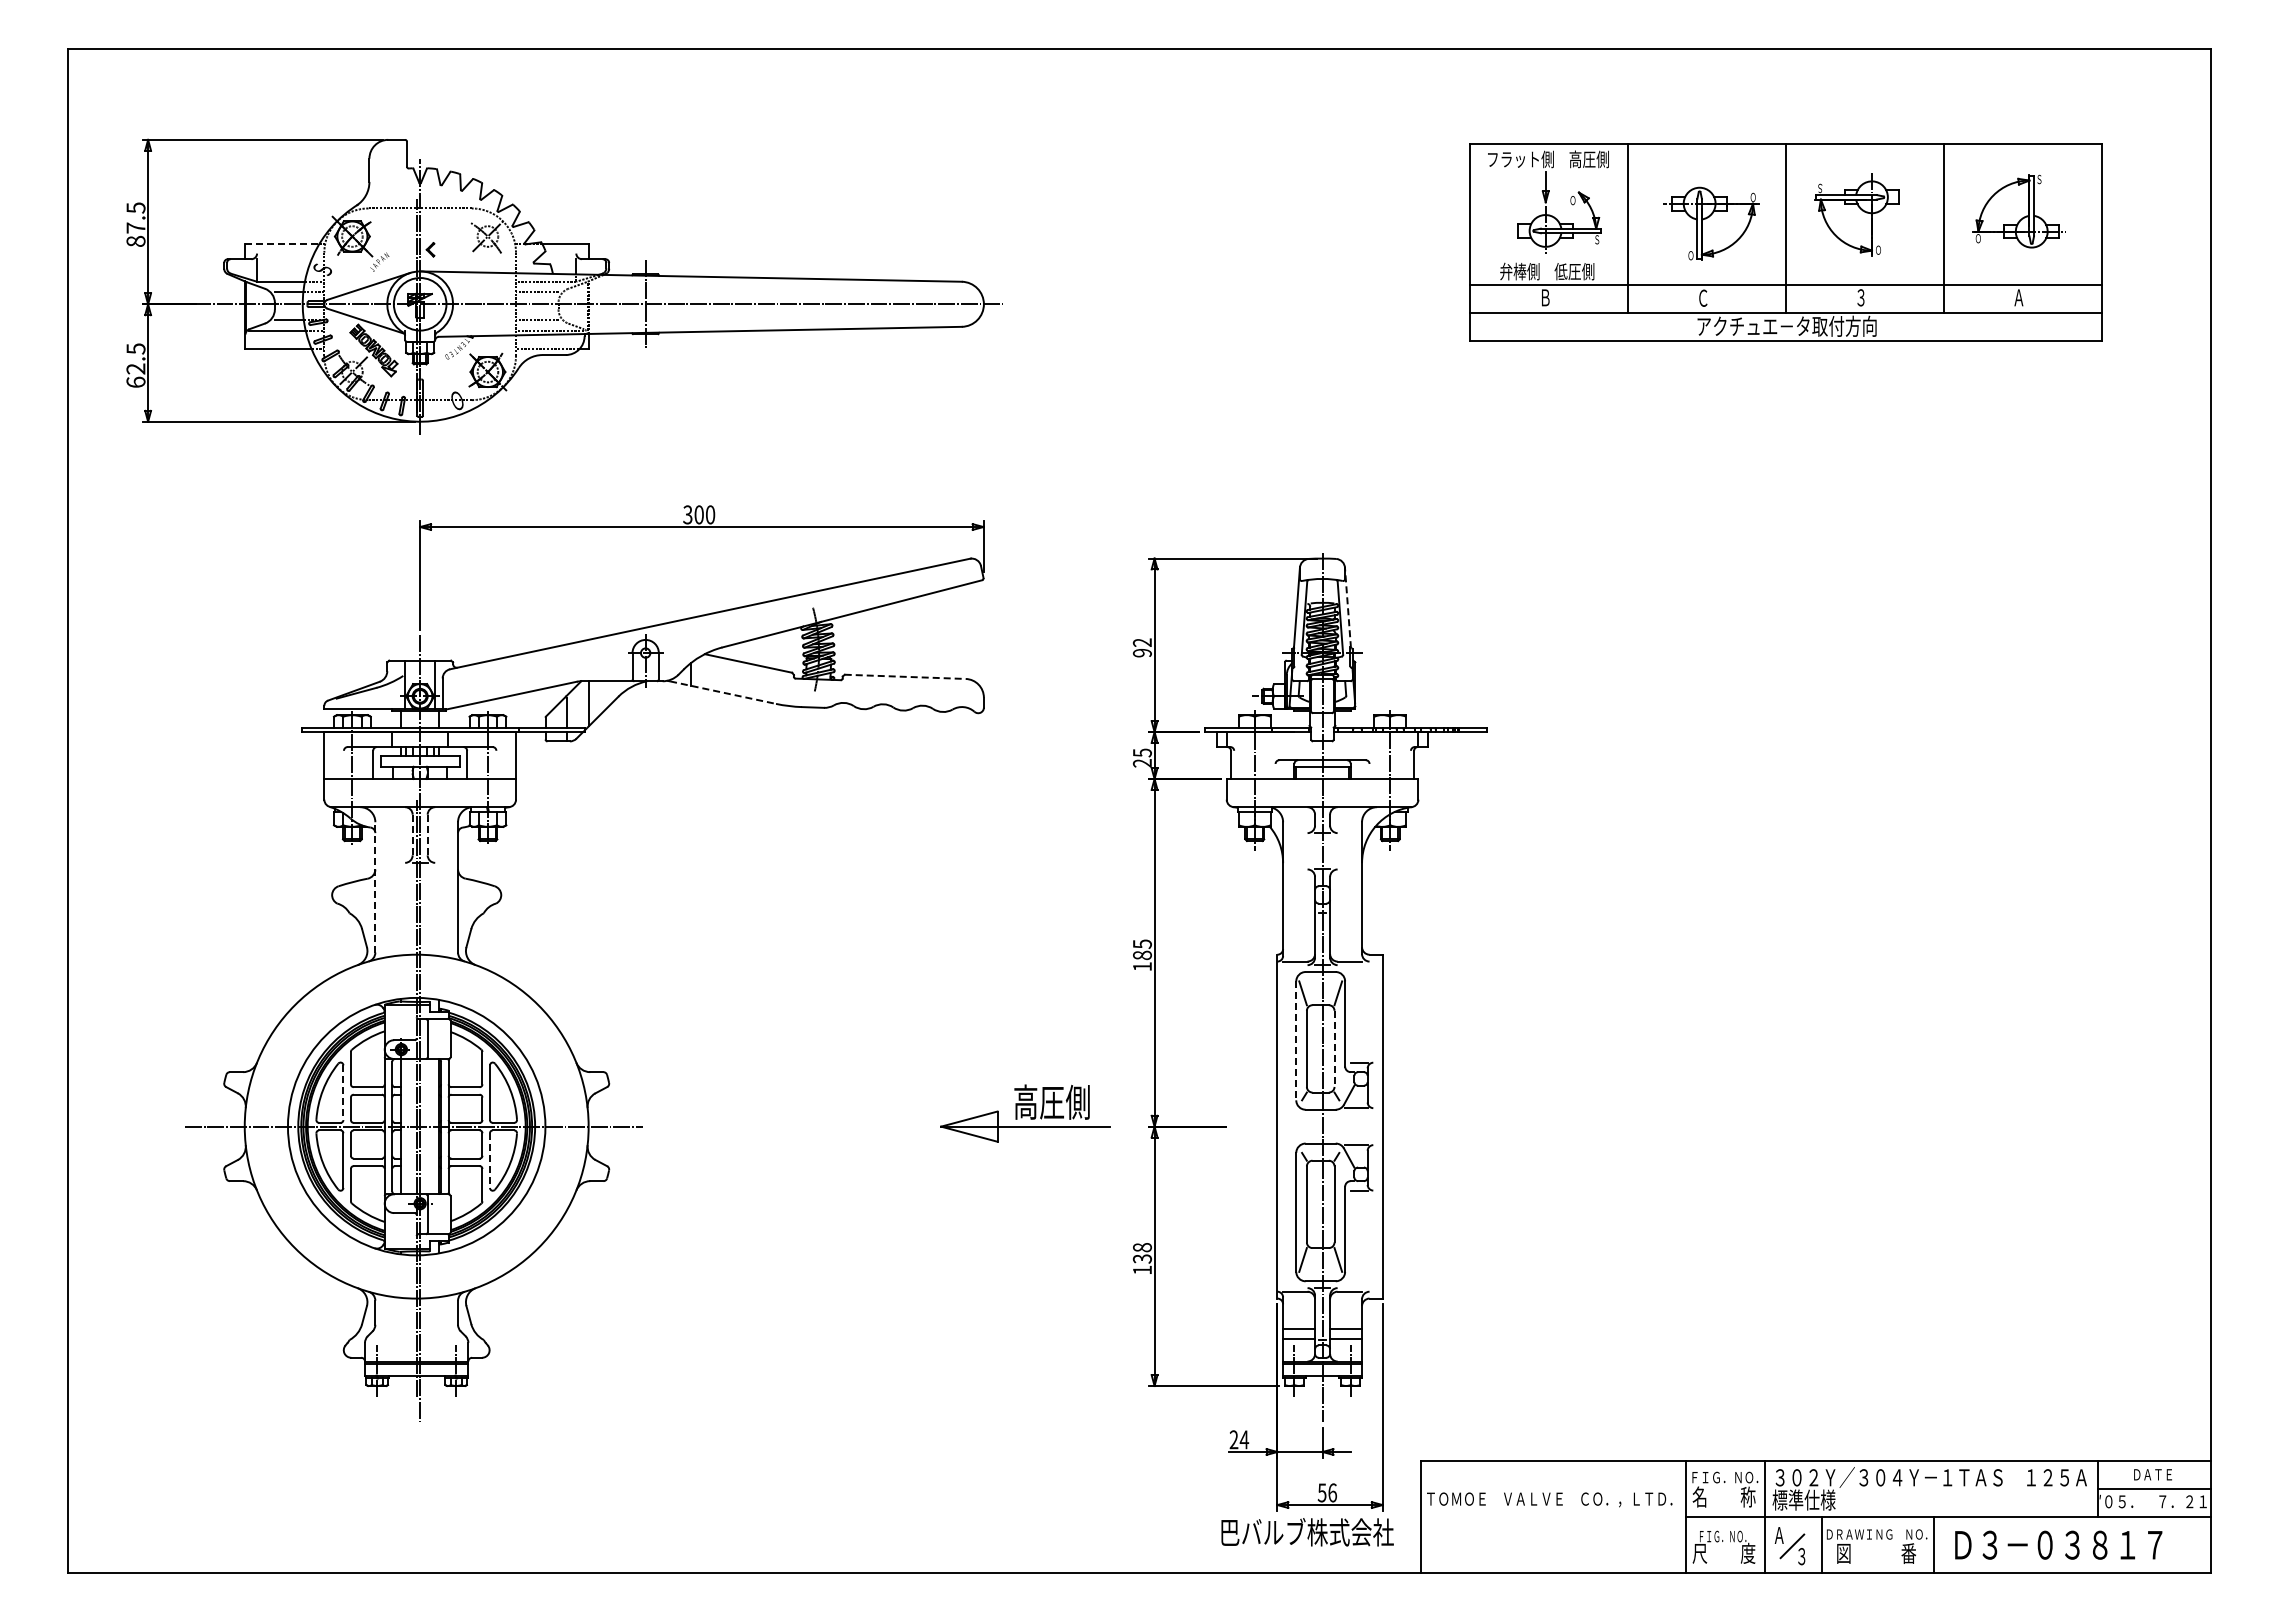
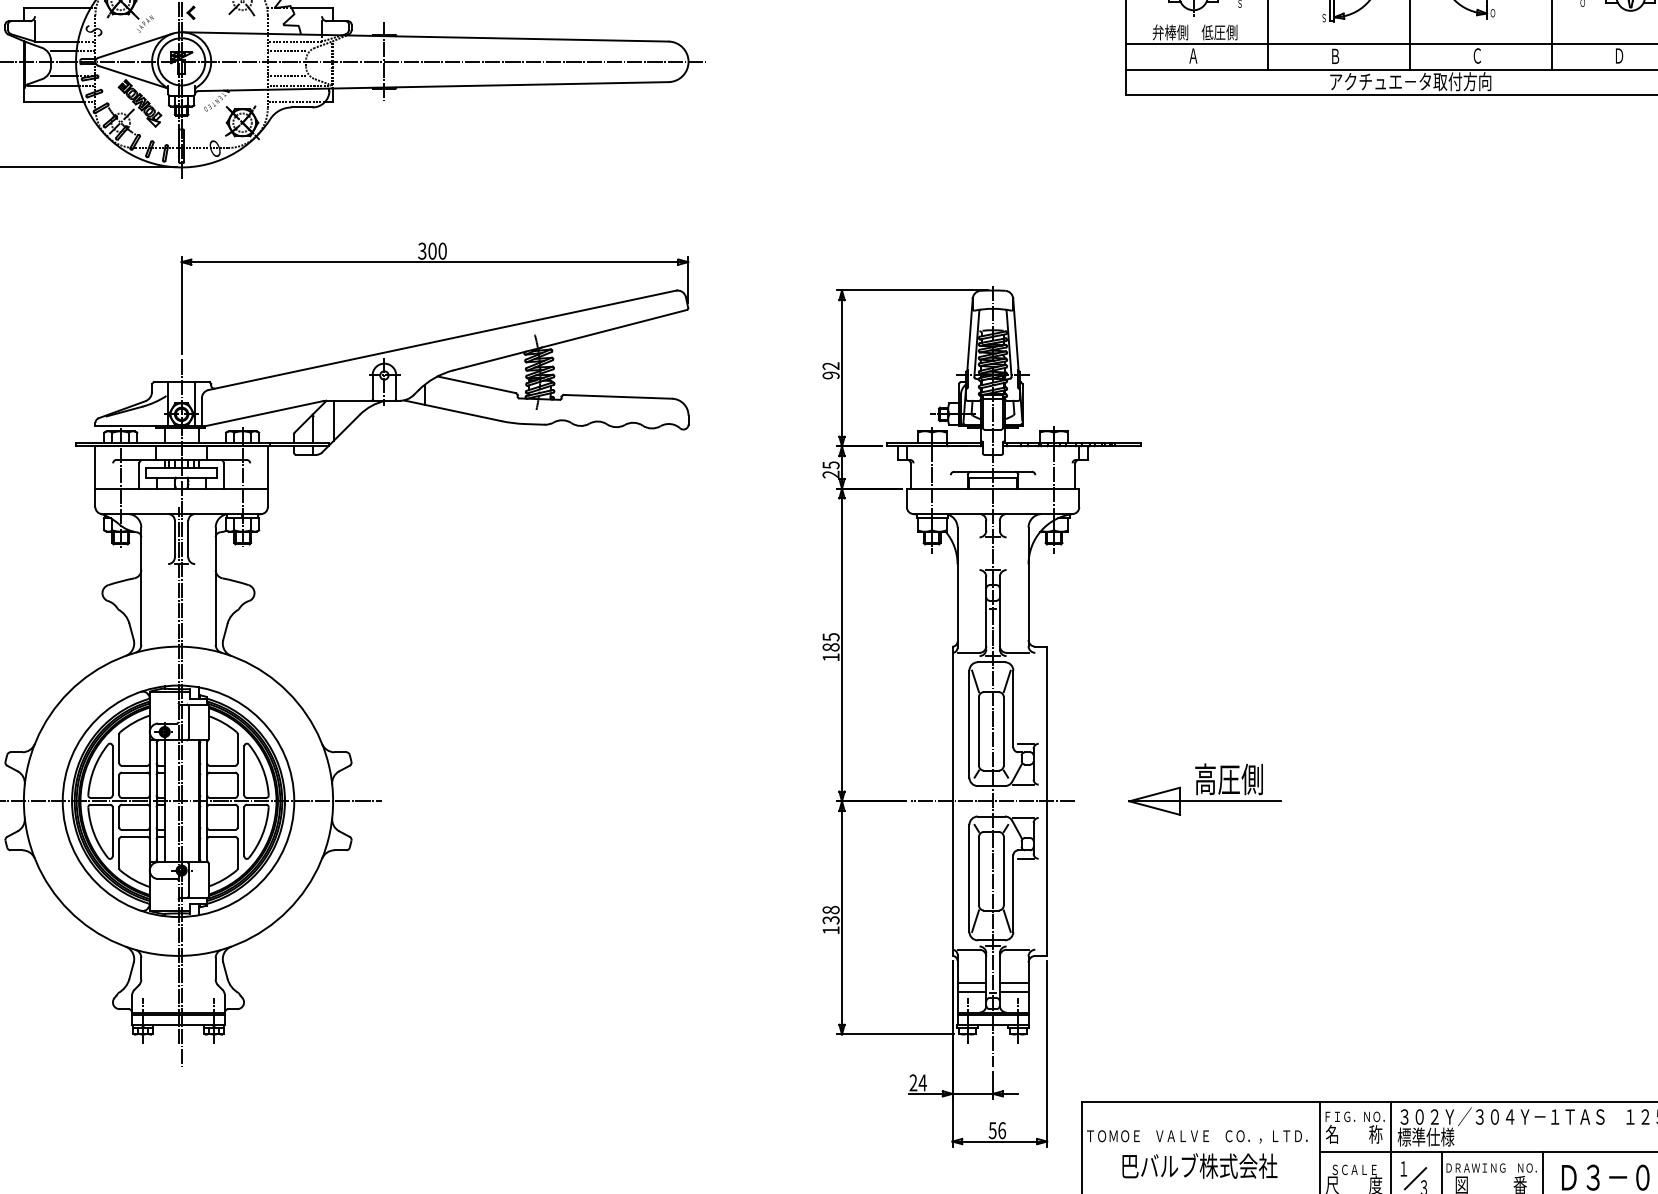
line: (282, 244) -> (57, 8), dashed -> solid
text: (1690, 256) -> (1323, 18), Ｏ -> Ｓ
text: (1545, 297) -> (1193, 55), Ｂ -> Ａ
text: (1703, 297) -> (1335, 55), Ｃ -> Ｂ
text: (1861, 297) -> (1477, 55), ３ -> Ｃ
text: (2018, 297) -> (1618, 55), Ａ -> Ｄ
line: (1347, 607) -> (1015, 334), dashed -> solid
line: (905, 676) -> (618, 396), dashed -> solid
line: (723, 692) -> (454, 410), dashed -> solid
line: (412, 834) -> (174, 538), dashed -> solid
line: (427, 834) -> (188, 538), dashed -> solid
line: (375, 886) -> (141, 585), dashed -> solid
line: (1296, 1041) -> (969, 724), dashed -> solid
line: (1334, 1049) -> (1003, 731), dashed -> solid
line: (343, 1093) -> (112, 771), dashed -> solid
part: (1025, 1113) -> (1205, 789), moved
line: (1322, 1126) -> (993, 801), added
line: (489, 1161) -> (243, 832), dashed -> solid
text: (1307, 1532) -> (1199, 1166), moved
text: (1778, 1535) -> (1403, 1168), Ａ -> １
text: (1724, 1536) -> (1354, 1169), ＦＩＧ．ＮＯ． -> ＳＣＡＬＥ

